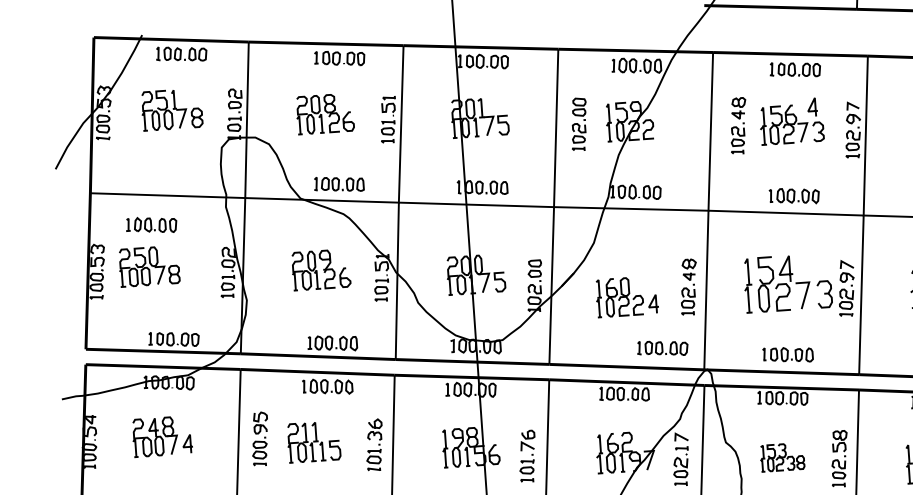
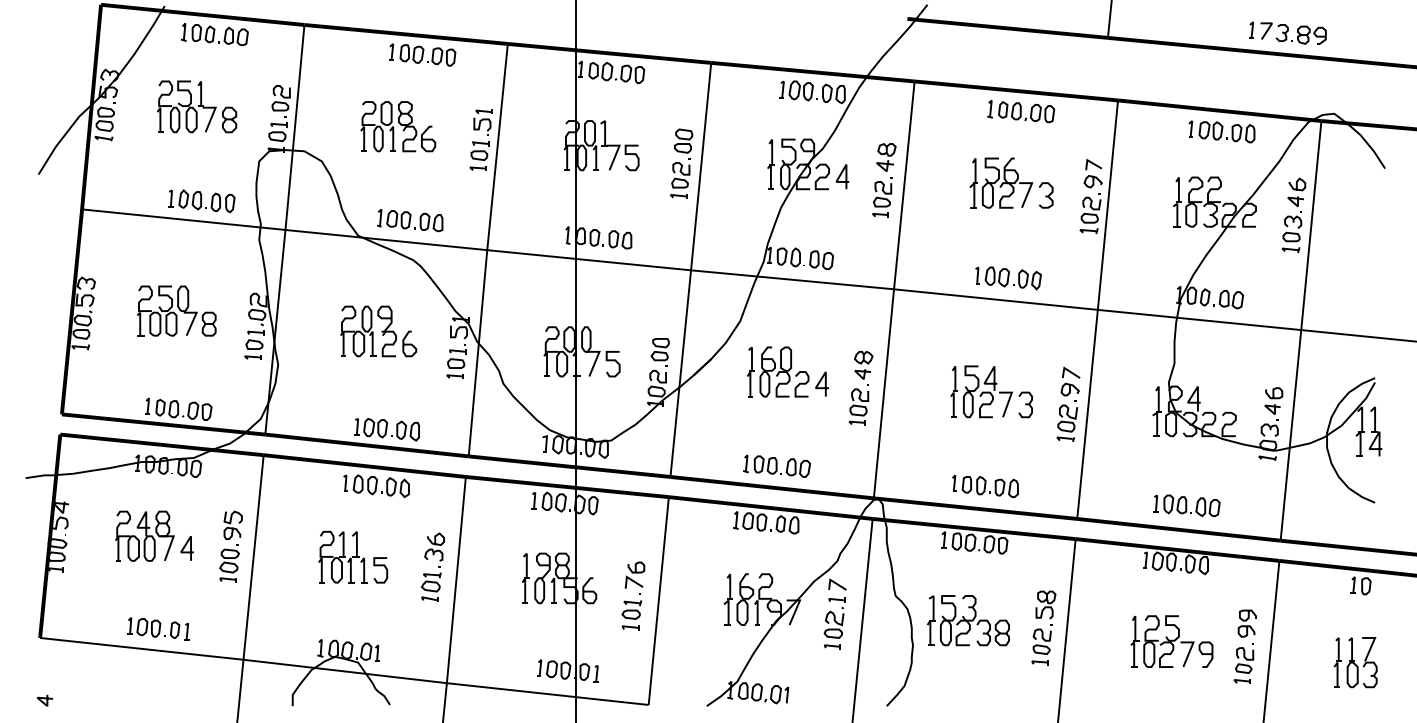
line: (811, 106) -> (841, 175), moved
part: (578, 124) -> (681, 163), moved
part: (738, 125) -> (884, 180), moved
part: (151, 225) -> (201, 201), moved
part: (148, 265) -> (176, 310), moved
part: (787, 282) -> (991, 391), size x0.71
part: (626, 296) -> (787, 371), moved
part: (662, 347) -> (776, 465), moved
part: (259, 439) -> (230, 546), moved
part: (782, 457) -> (968, 620), size x1.43

